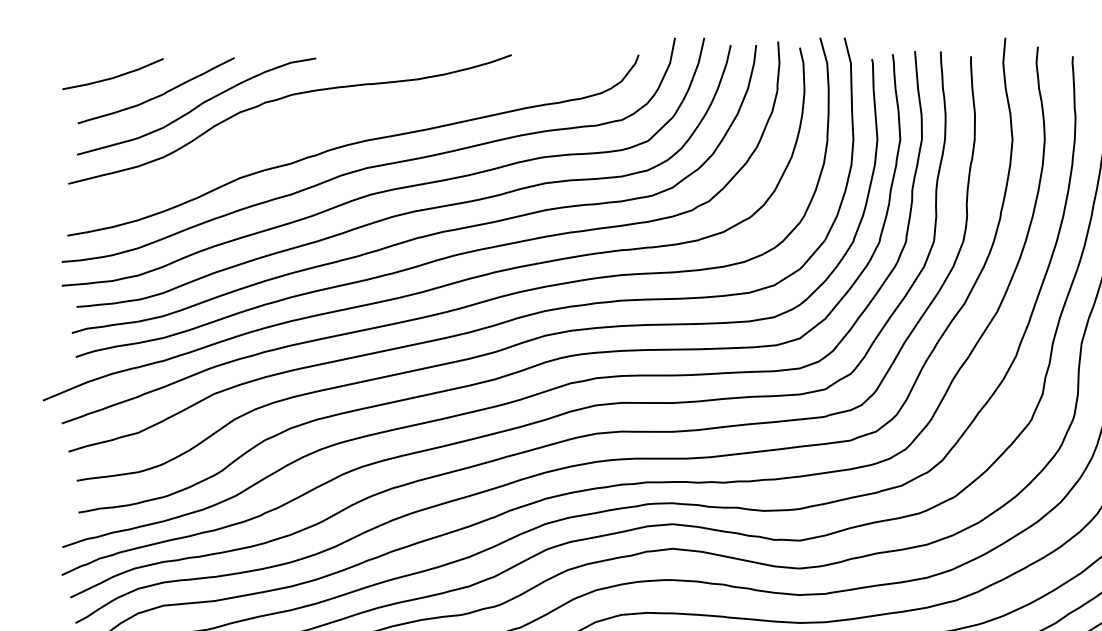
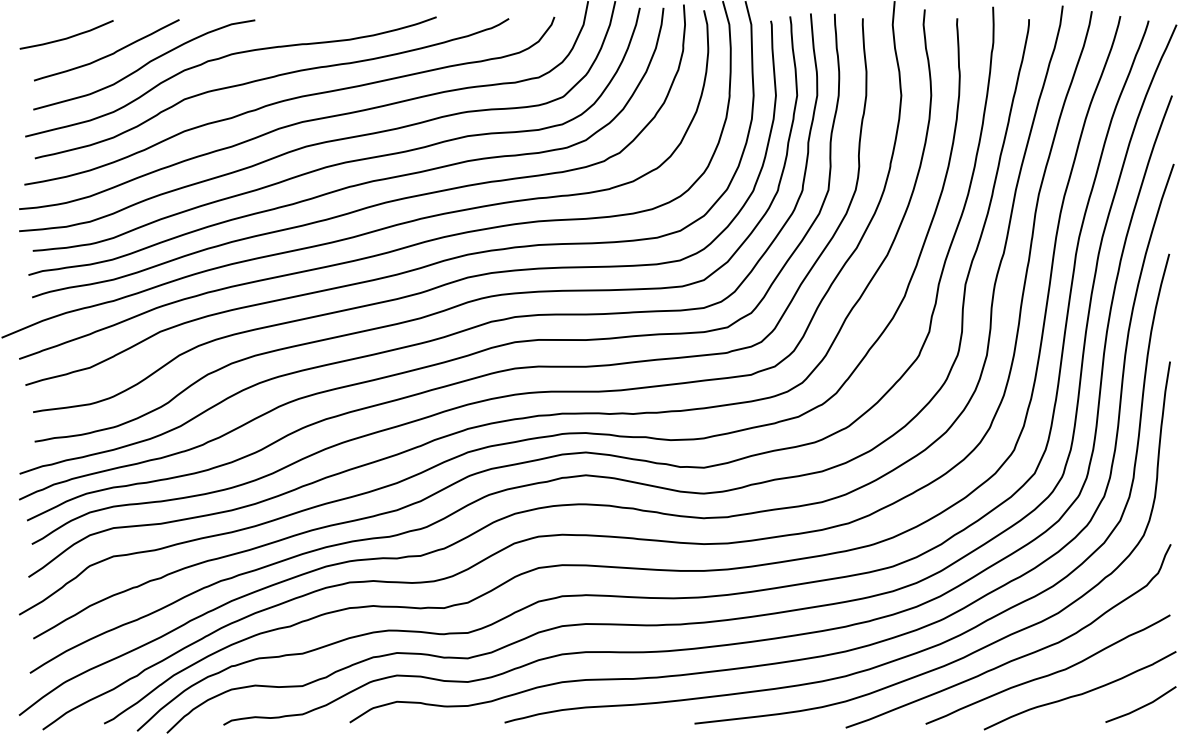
curve: (329, 122) -> (267, 79), added

